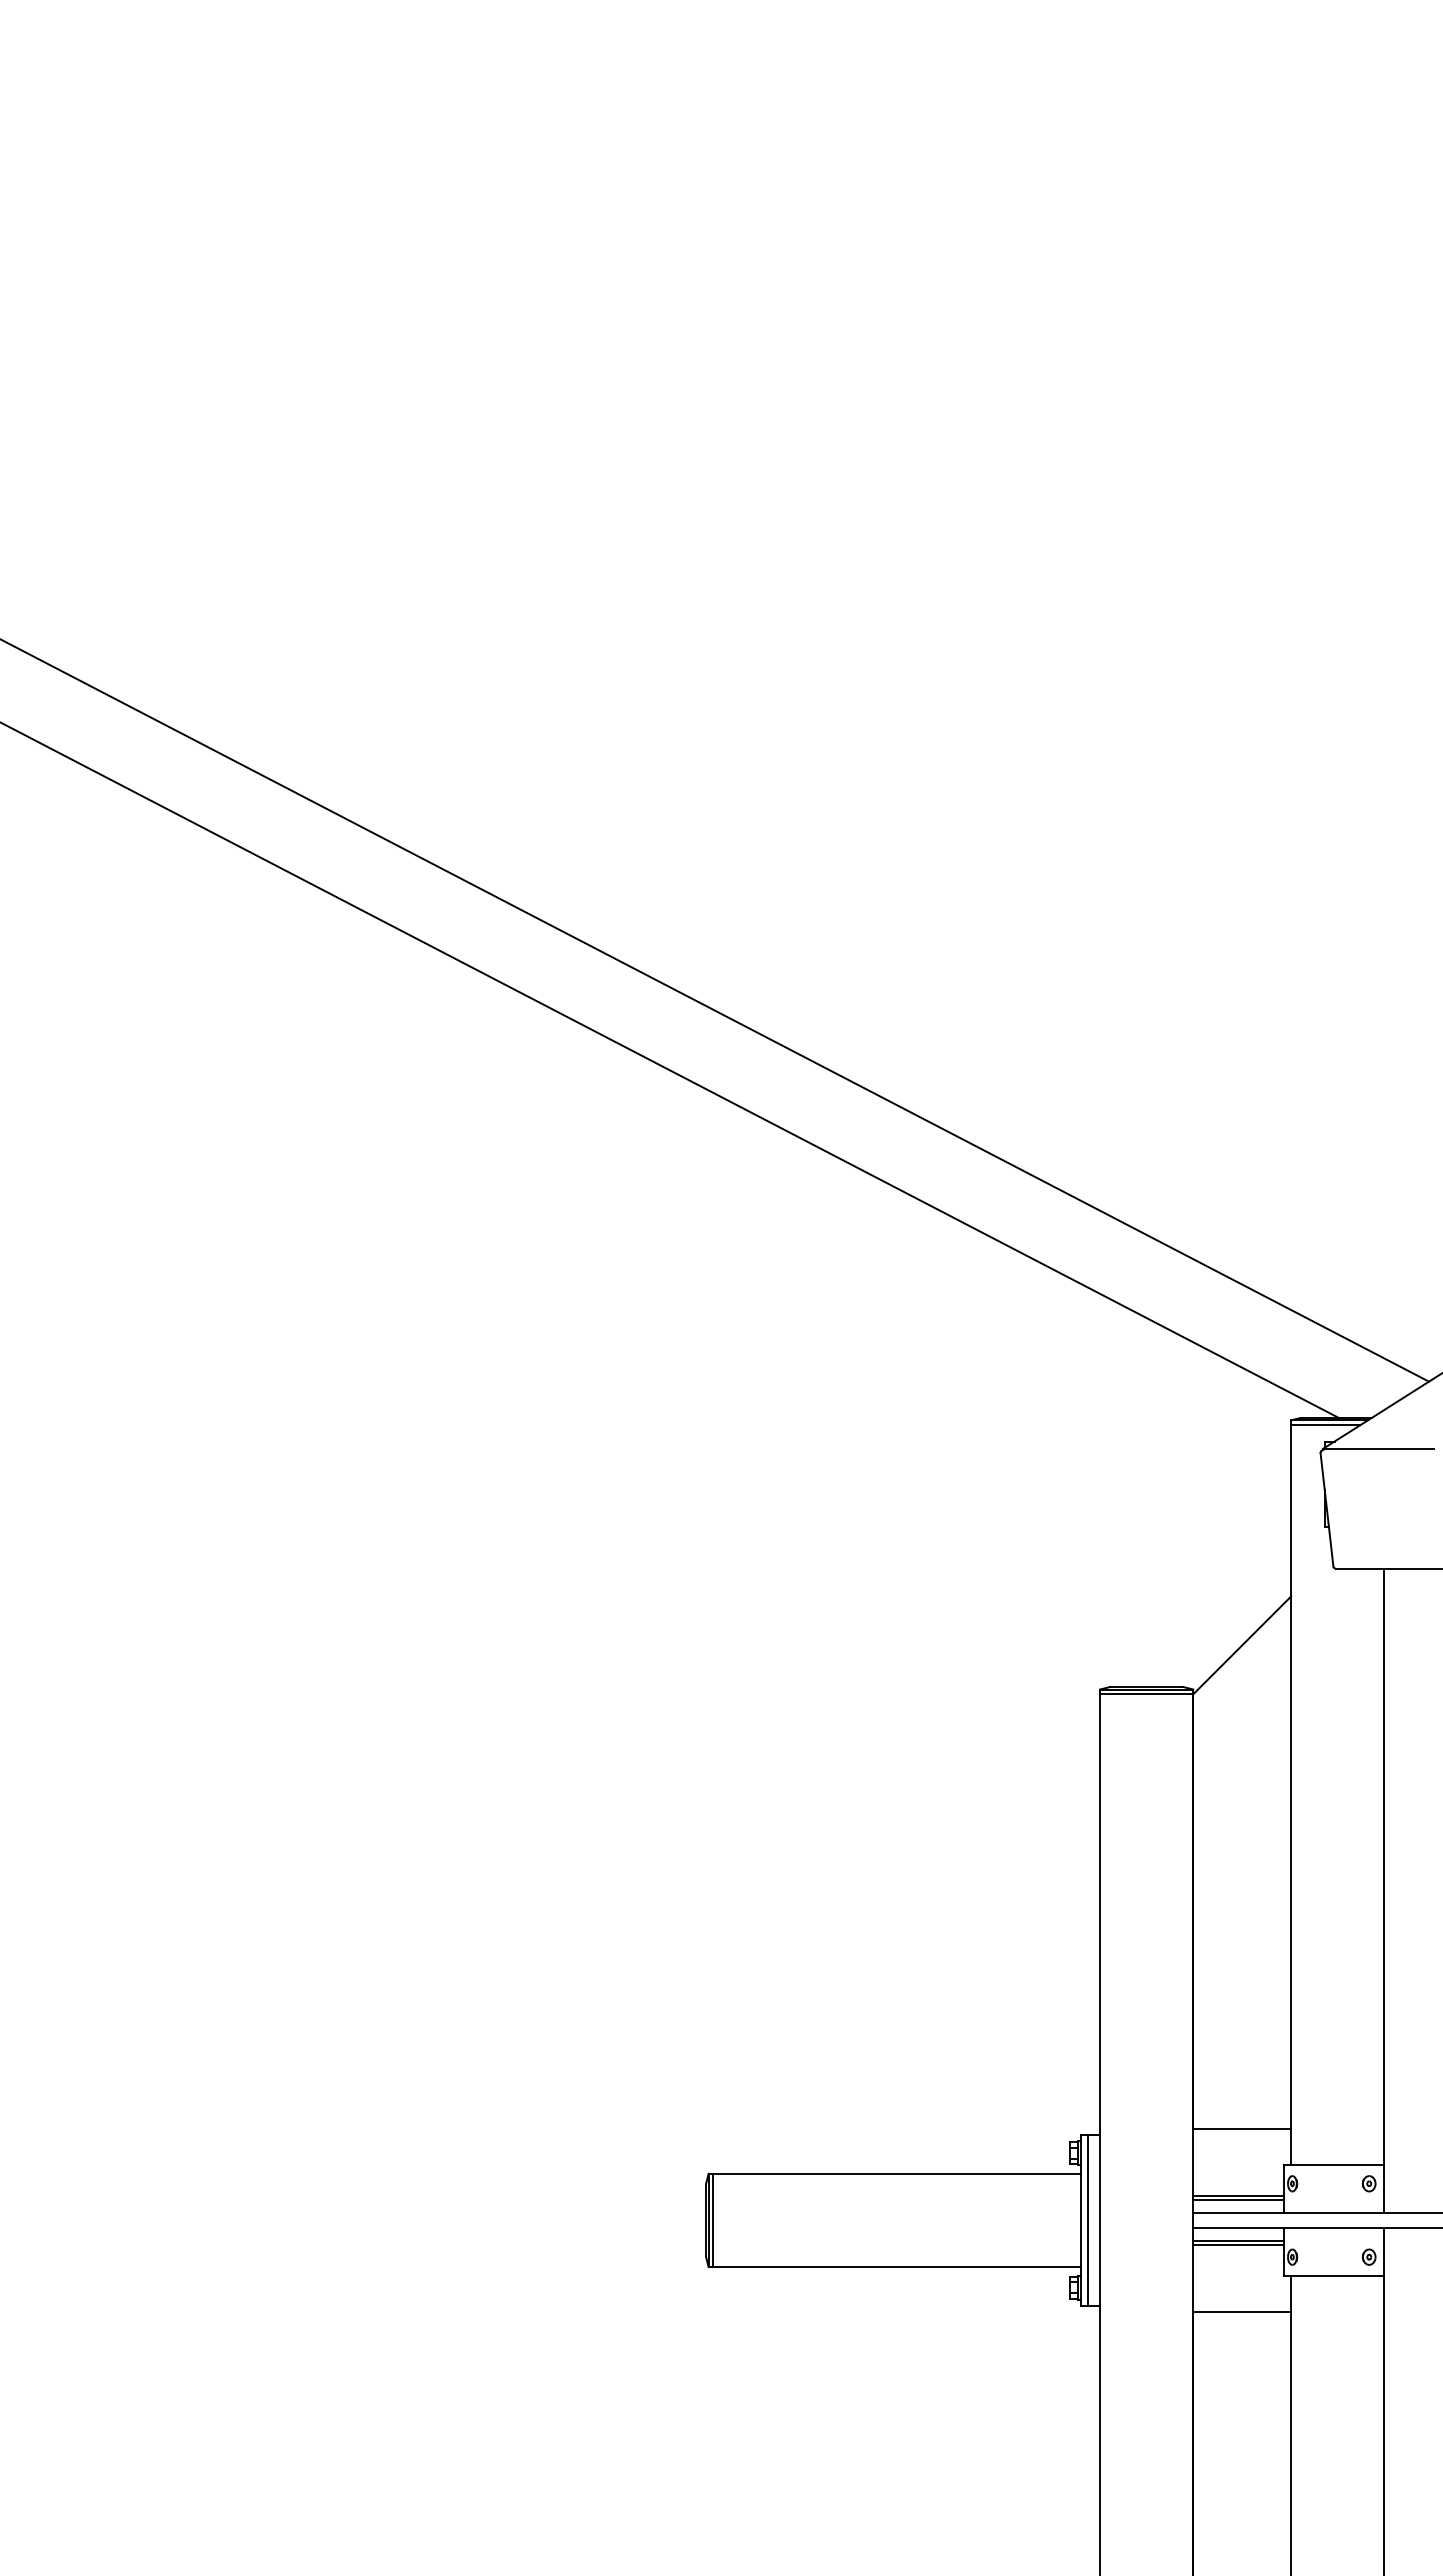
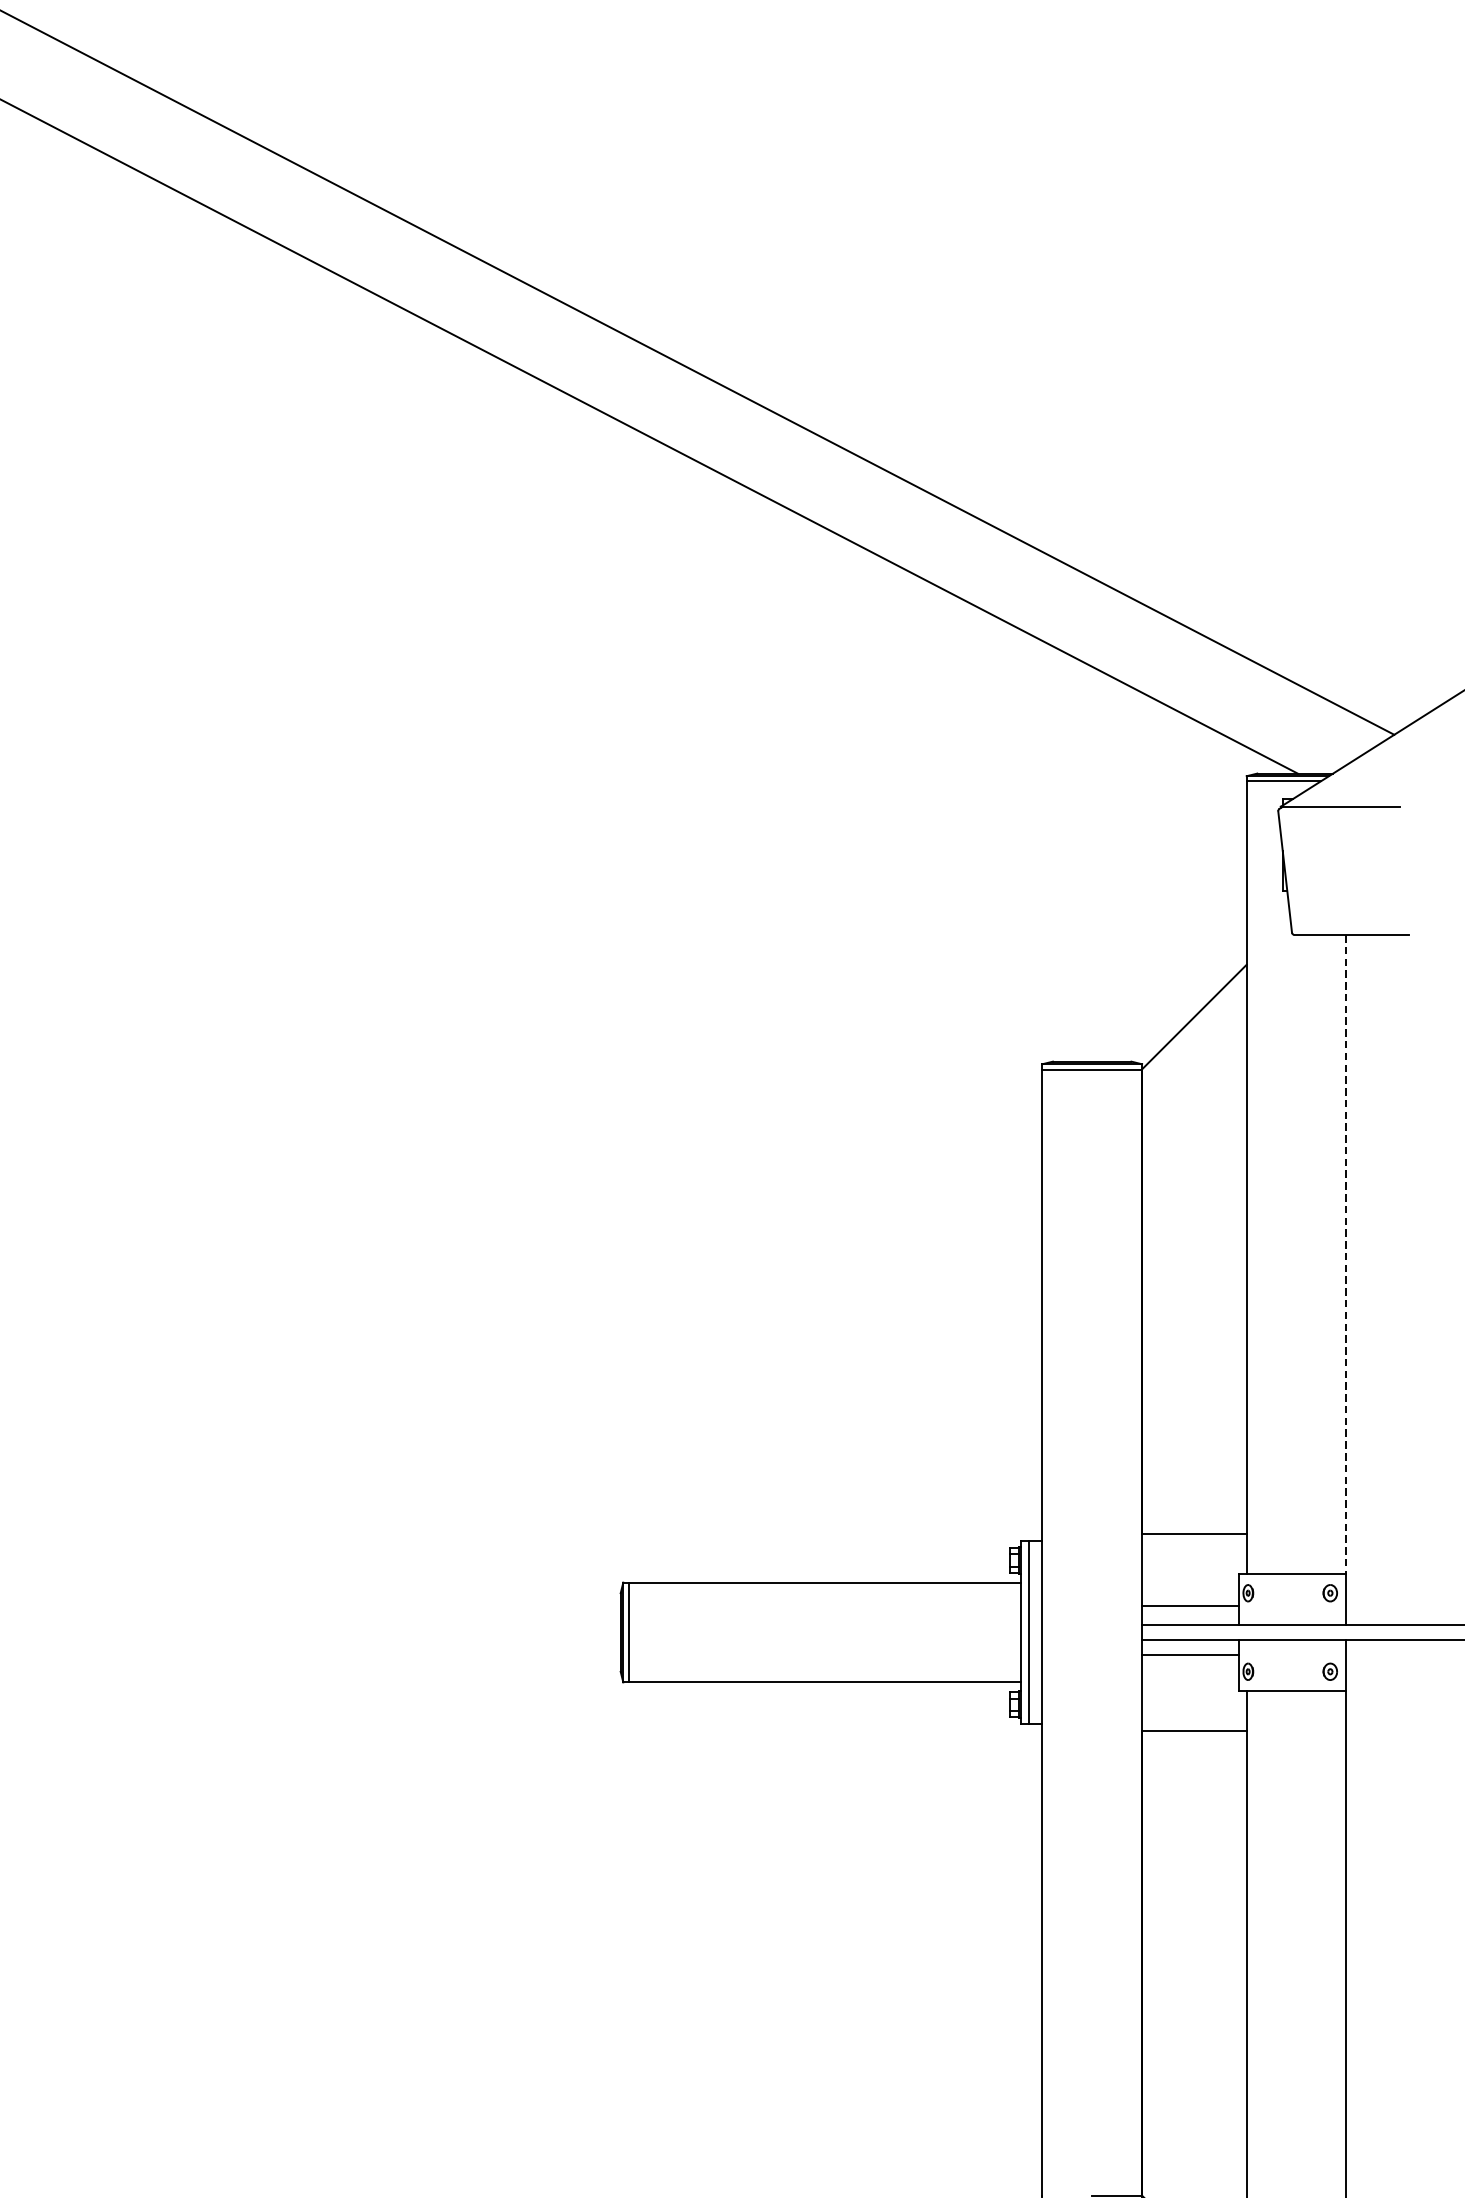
line: (1384, 1867) -> (1346, 1254), solid -> dashed
line: (1238, 2199) -> (1190, 1610), removed
line: (1238, 2244) -> (1190, 1658), removed

